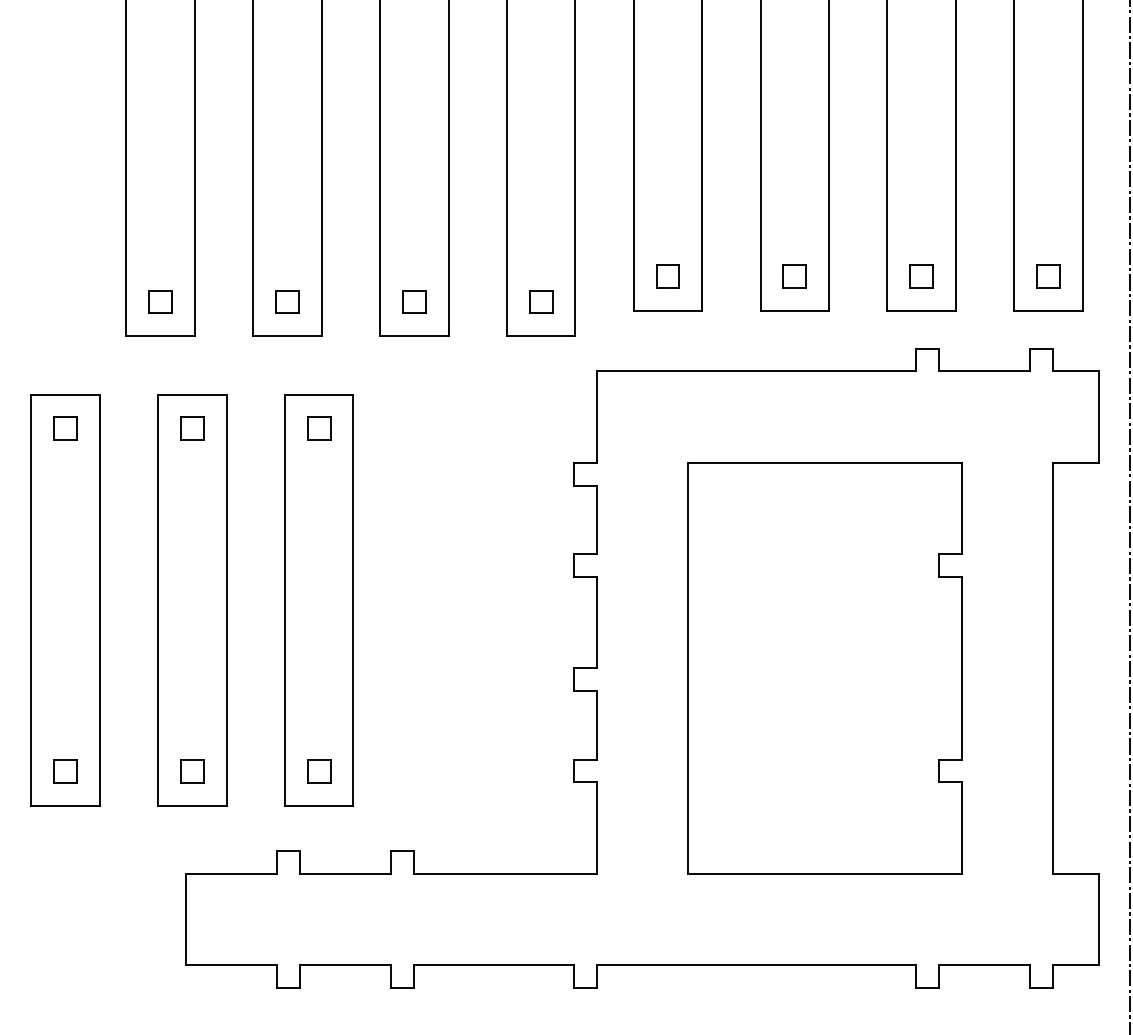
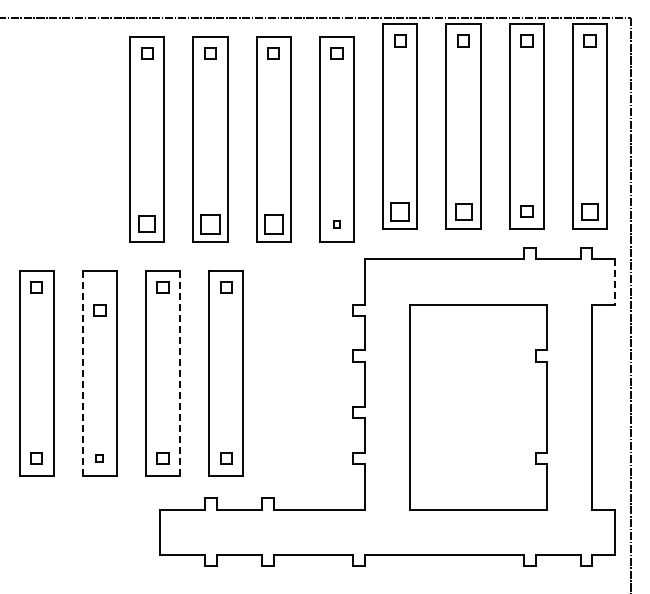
part: (668, 276) -> (400, 211), size x1.6
part: (794, 276) -> (463, 211), size x1.4
part: (1047, 276) -> (589, 211), size x1.4
part: (161, 302) -> (147, 224), size x1.4
part: (287, 302) -> (210, 224), size x1.6
part: (413, 302) -> (273, 224), size x1.6
part: (540, 302) -> (336, 224), size x0.6
line: (1099, 416) -> (615, 281), solid -> dashed
part: (64, 428) -> (99, 310), moved
line: (30, 598) -> (82, 372), solid -> dashed
line: (227, 598) -> (180, 372), solid -> dashed
part: (64, 771) -> (99, 458), size x0.6

